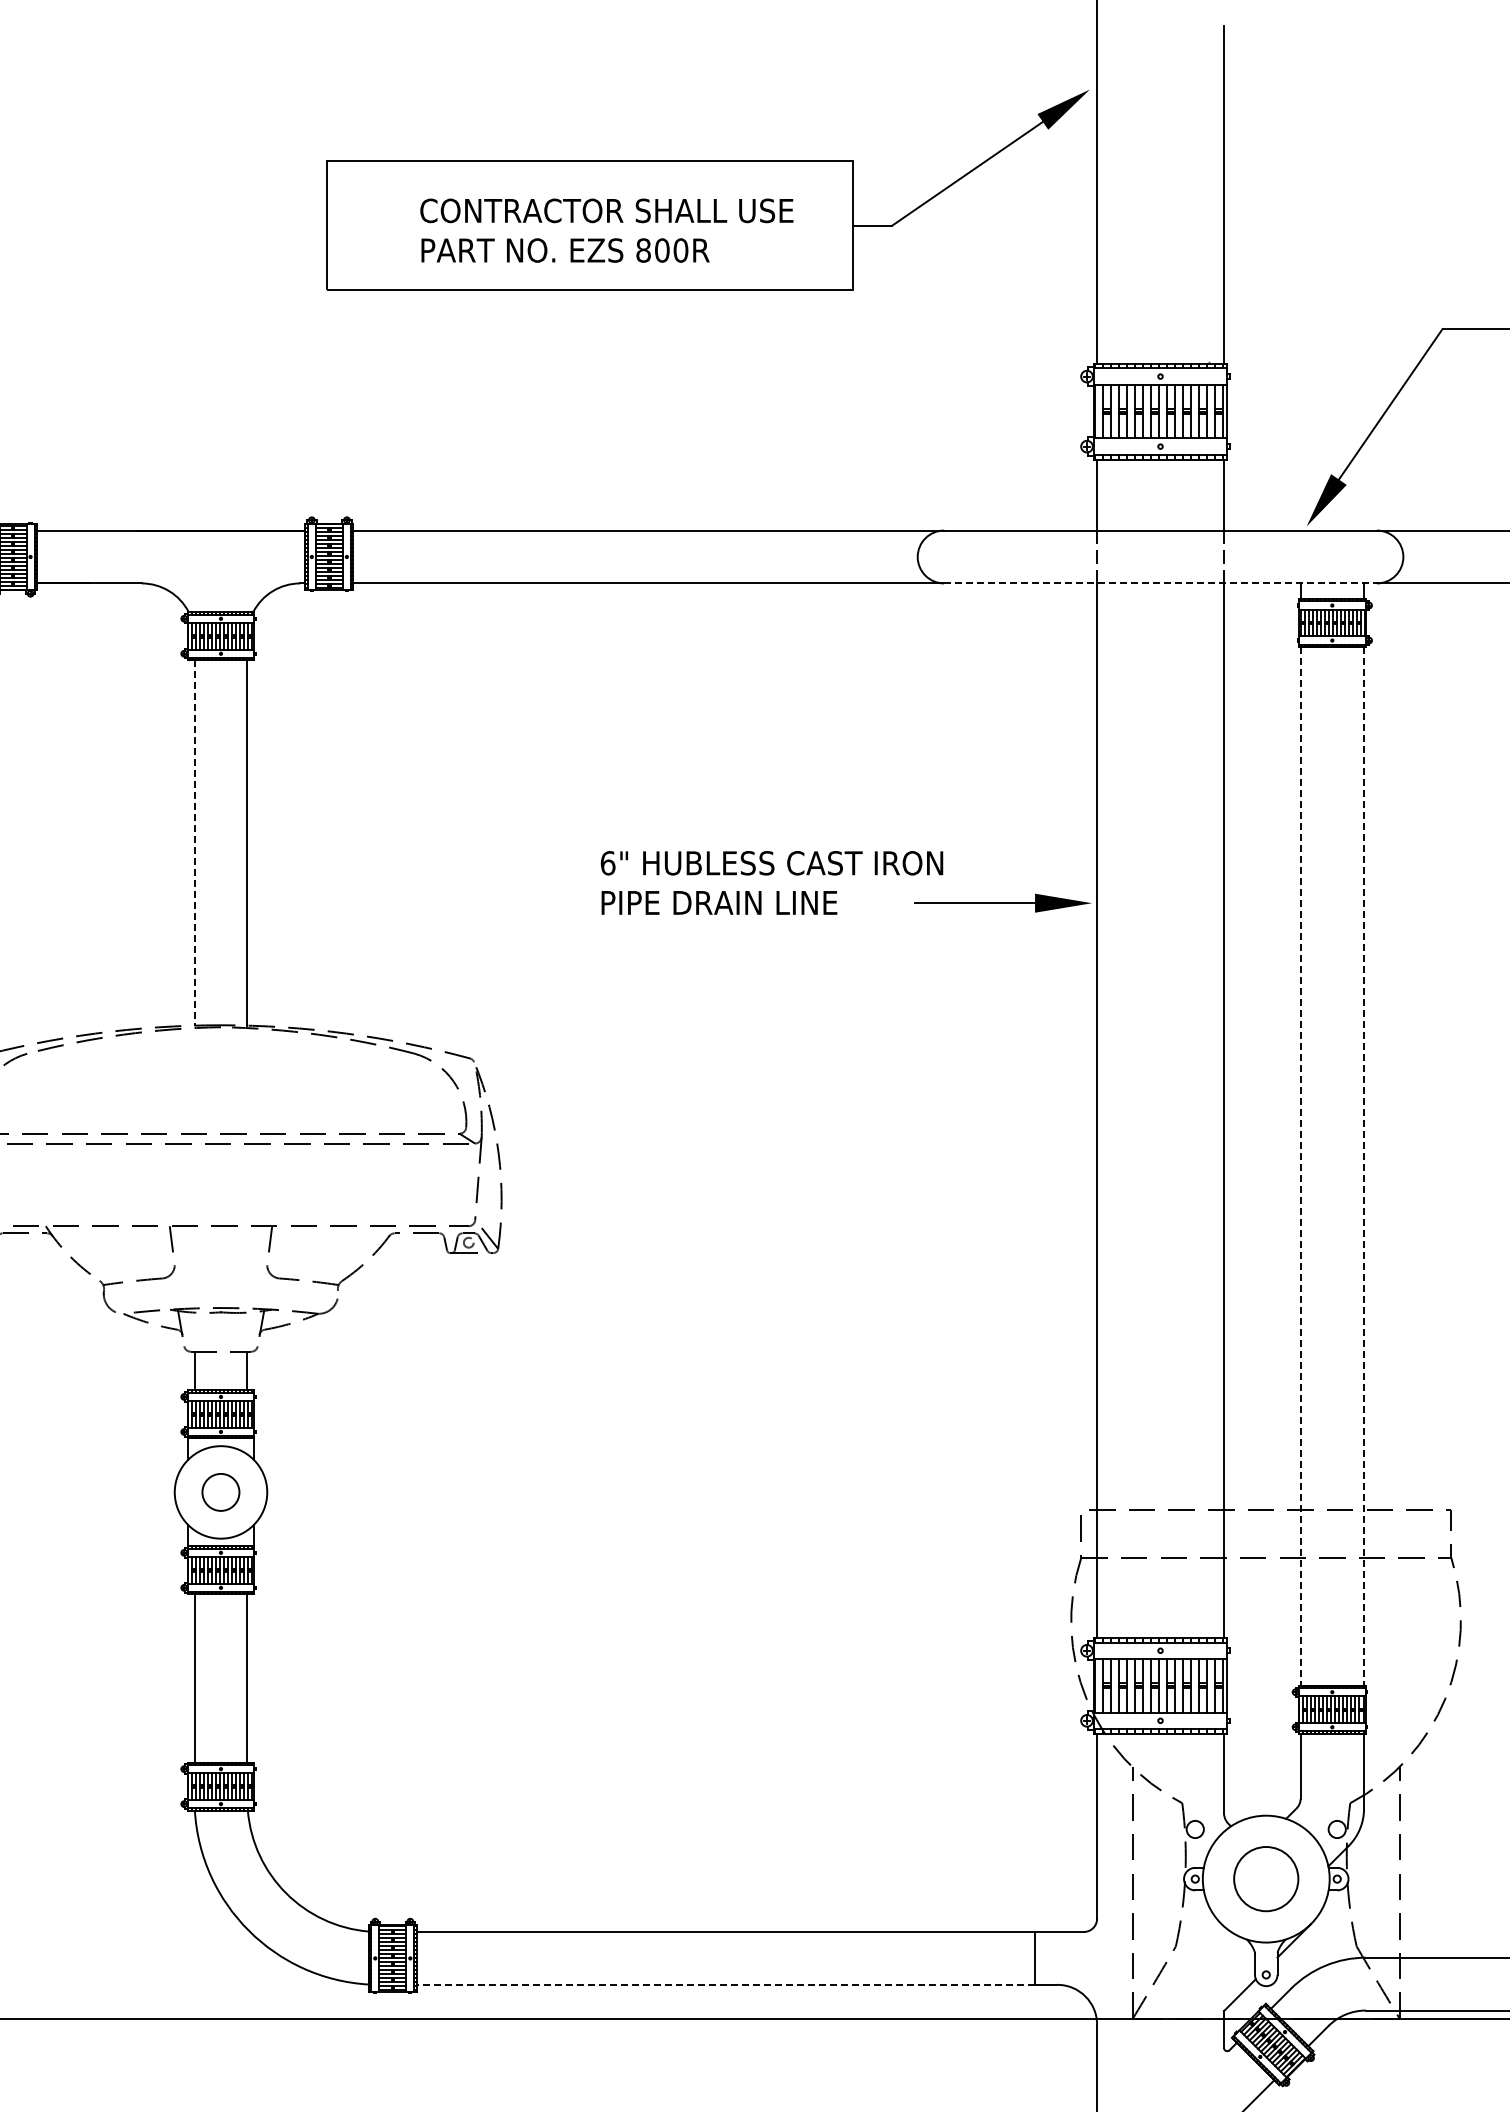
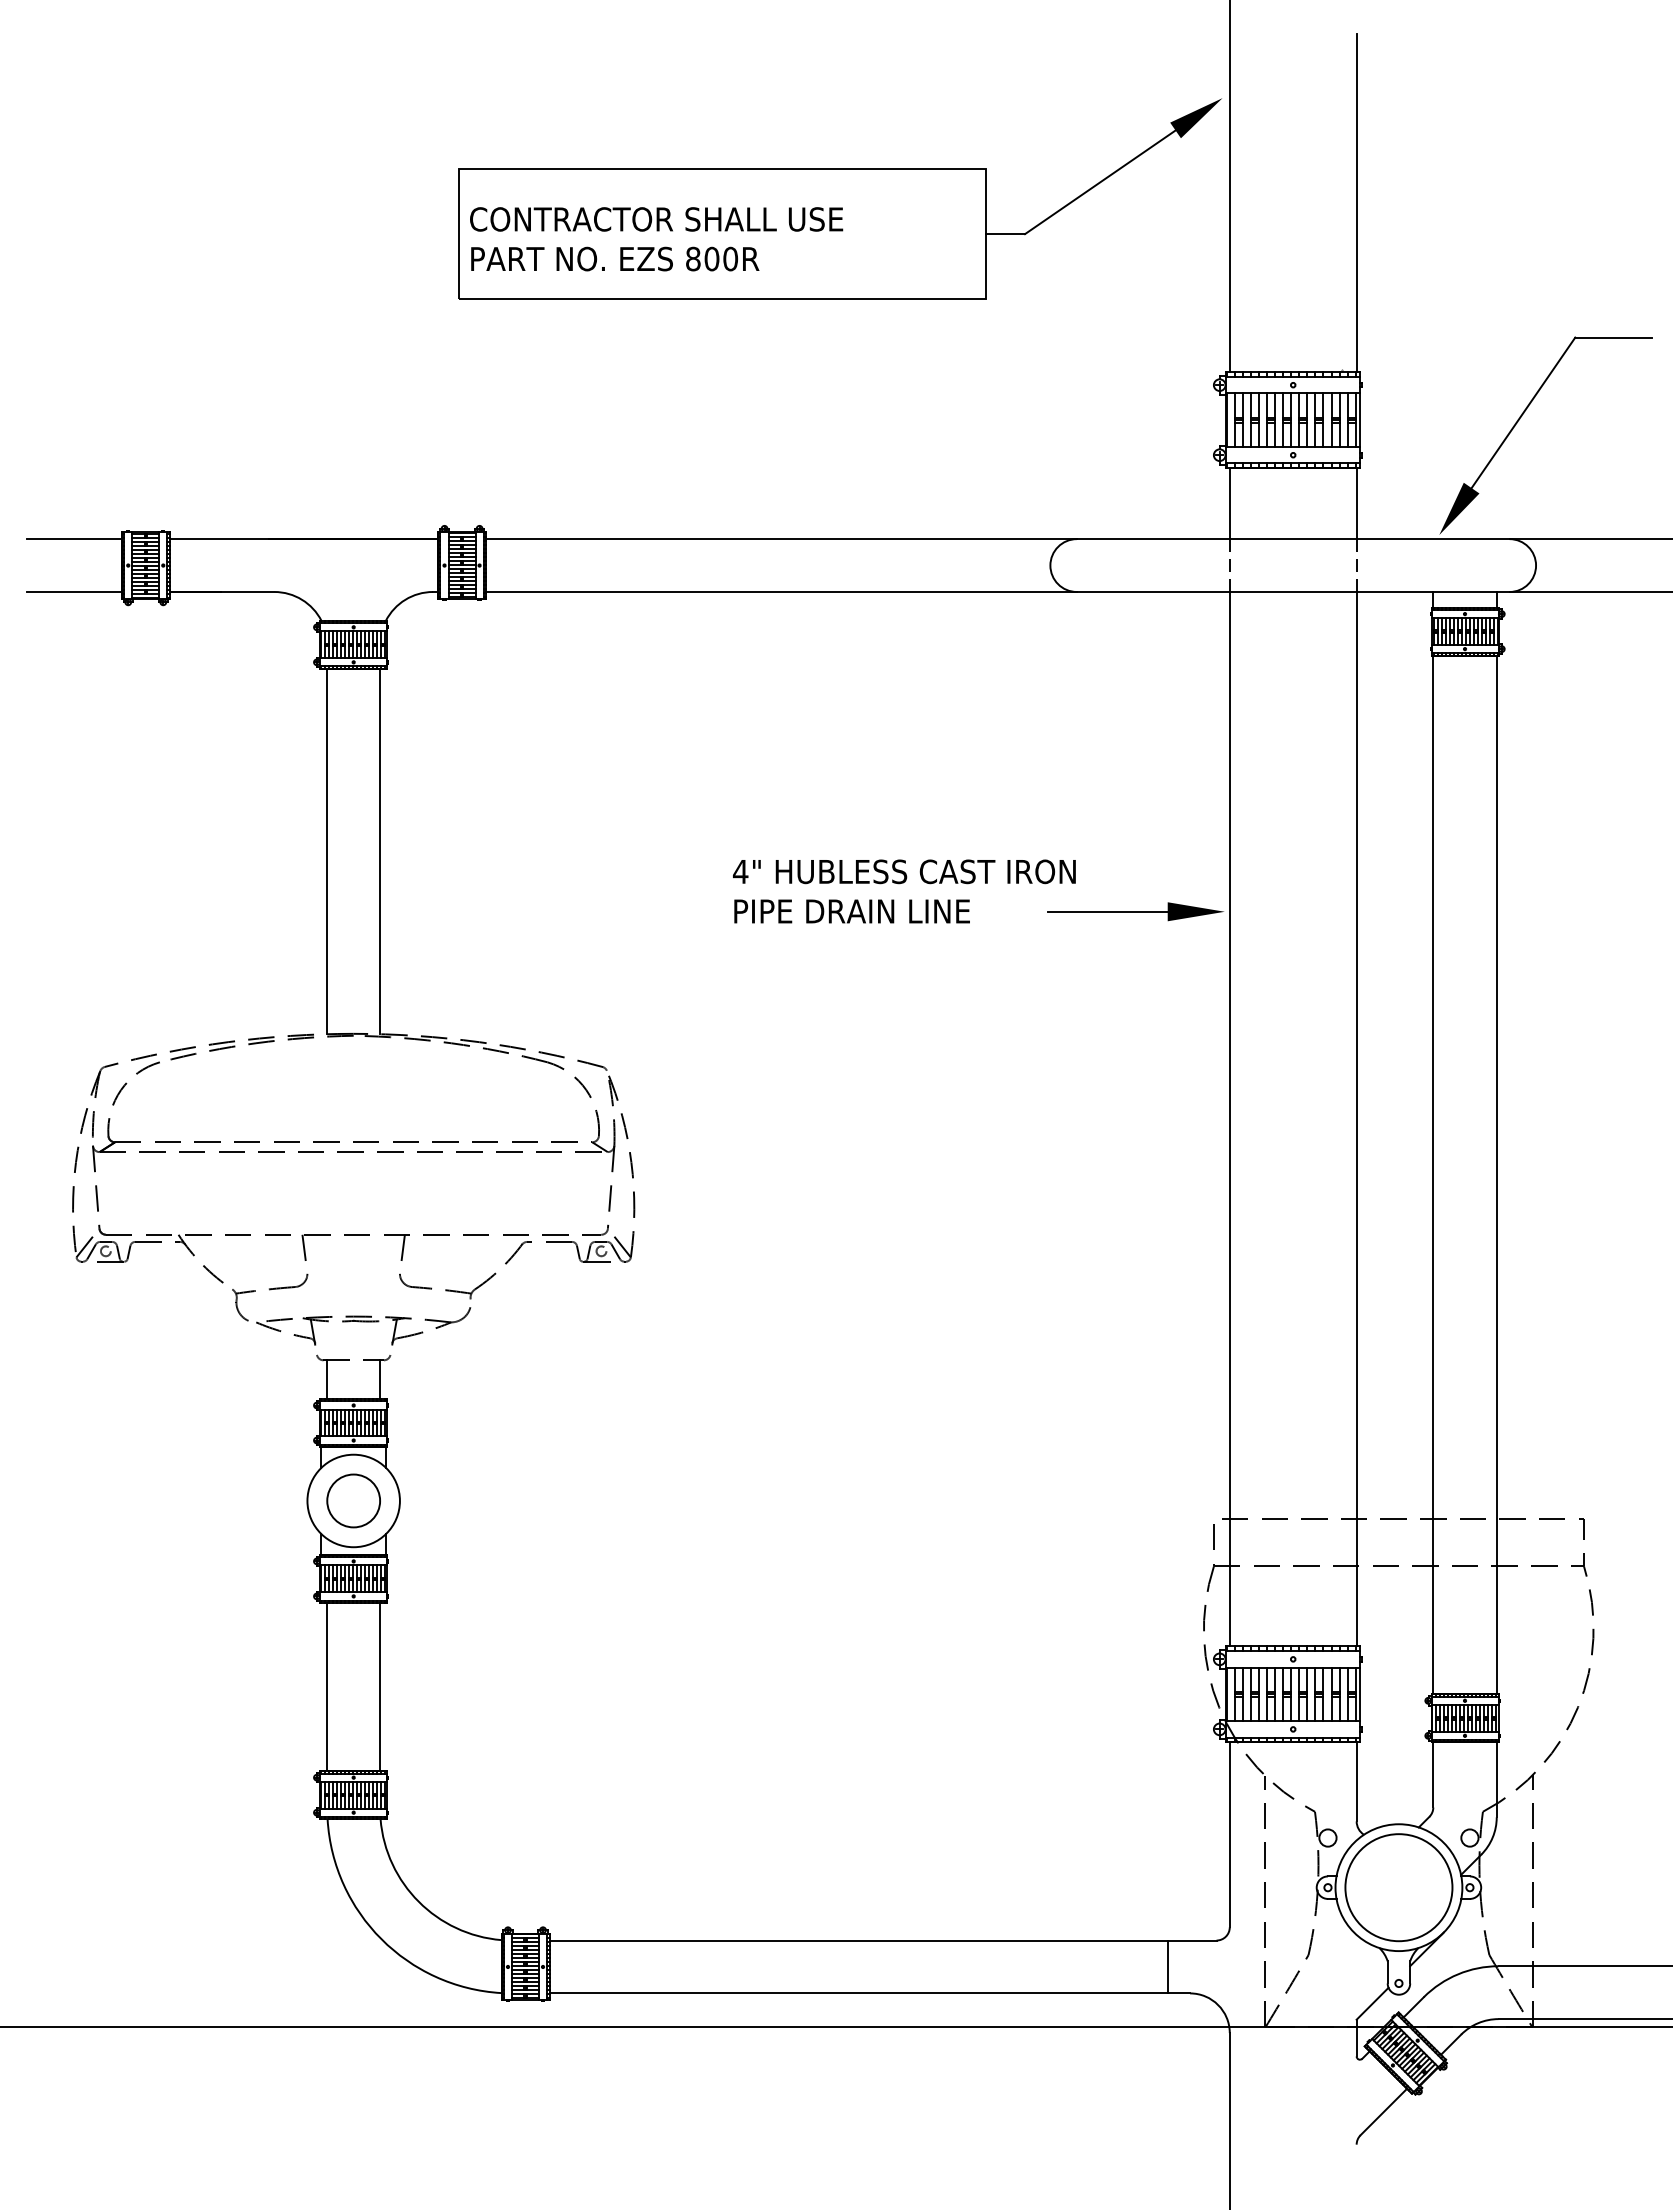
text: (606, 230) -> (656, 239), moved
line: (1160, 582) -> (1293, 591), dashed -> solid
line: (194, 842) -> (327, 851), dashed -> solid
text: (607, 862) -> (740, 871), 6" -> 4"
line: (1300, 1166) -> (1433, 1175), dashed -> solid
line: (1363, 1166) -> (1496, 1175), dashed -> solid
circle: (220, 1491) -> (353, 1500), size x1.43
circle: (1265, 1878) -> (1398, 1887), size x1.67
line: (725, 1984) -> (858, 1993), dashed -> solid

